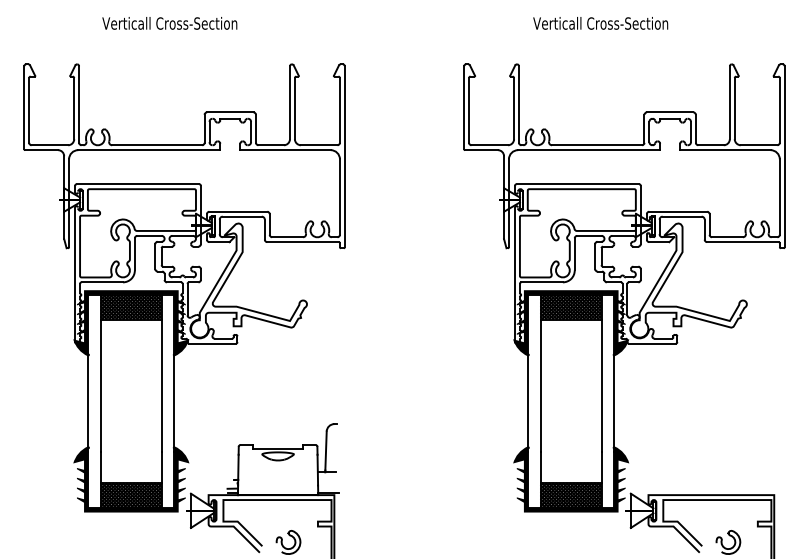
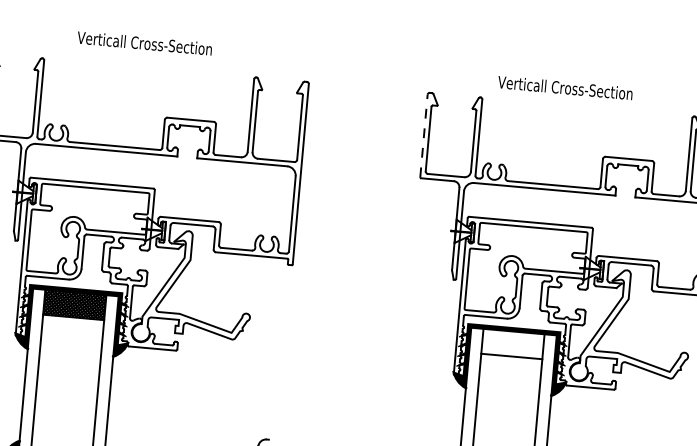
text: (169, 23) -> (144, 43), moved
text: (600, 23) -> (565, 88), moved
line: (464, 107) -> (424, 135), solid -> dashed
hatch: (570, 306) -> (512, 343), removed

